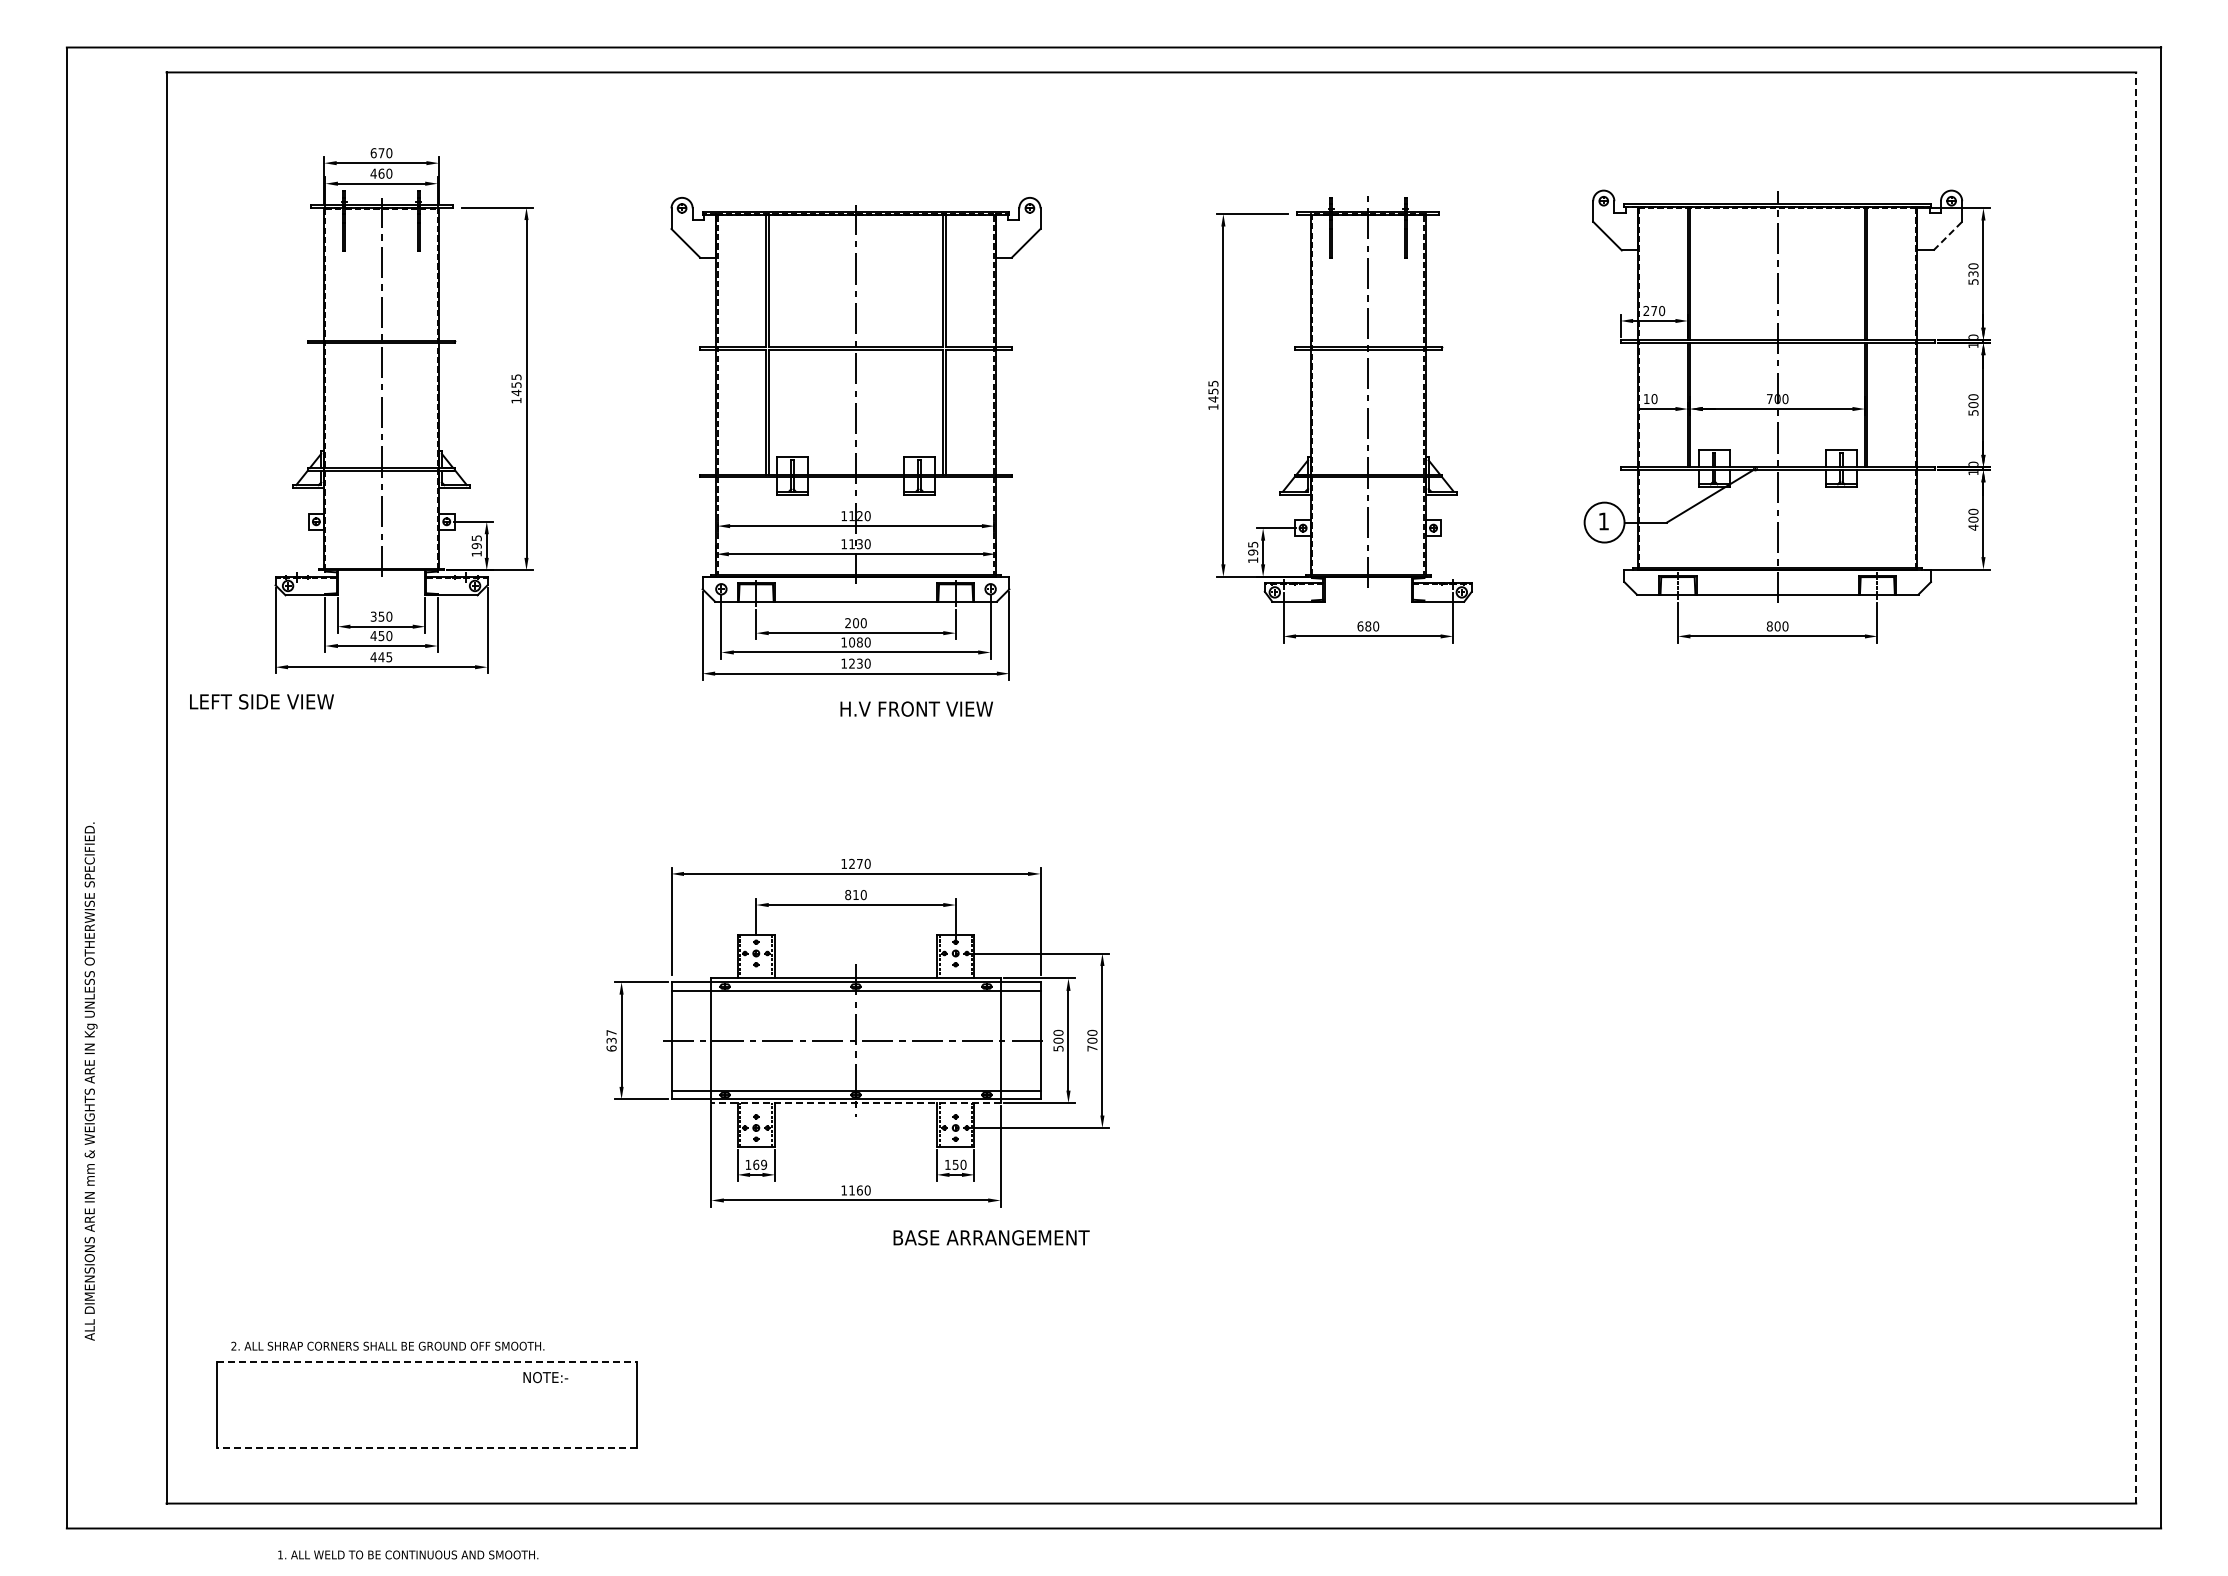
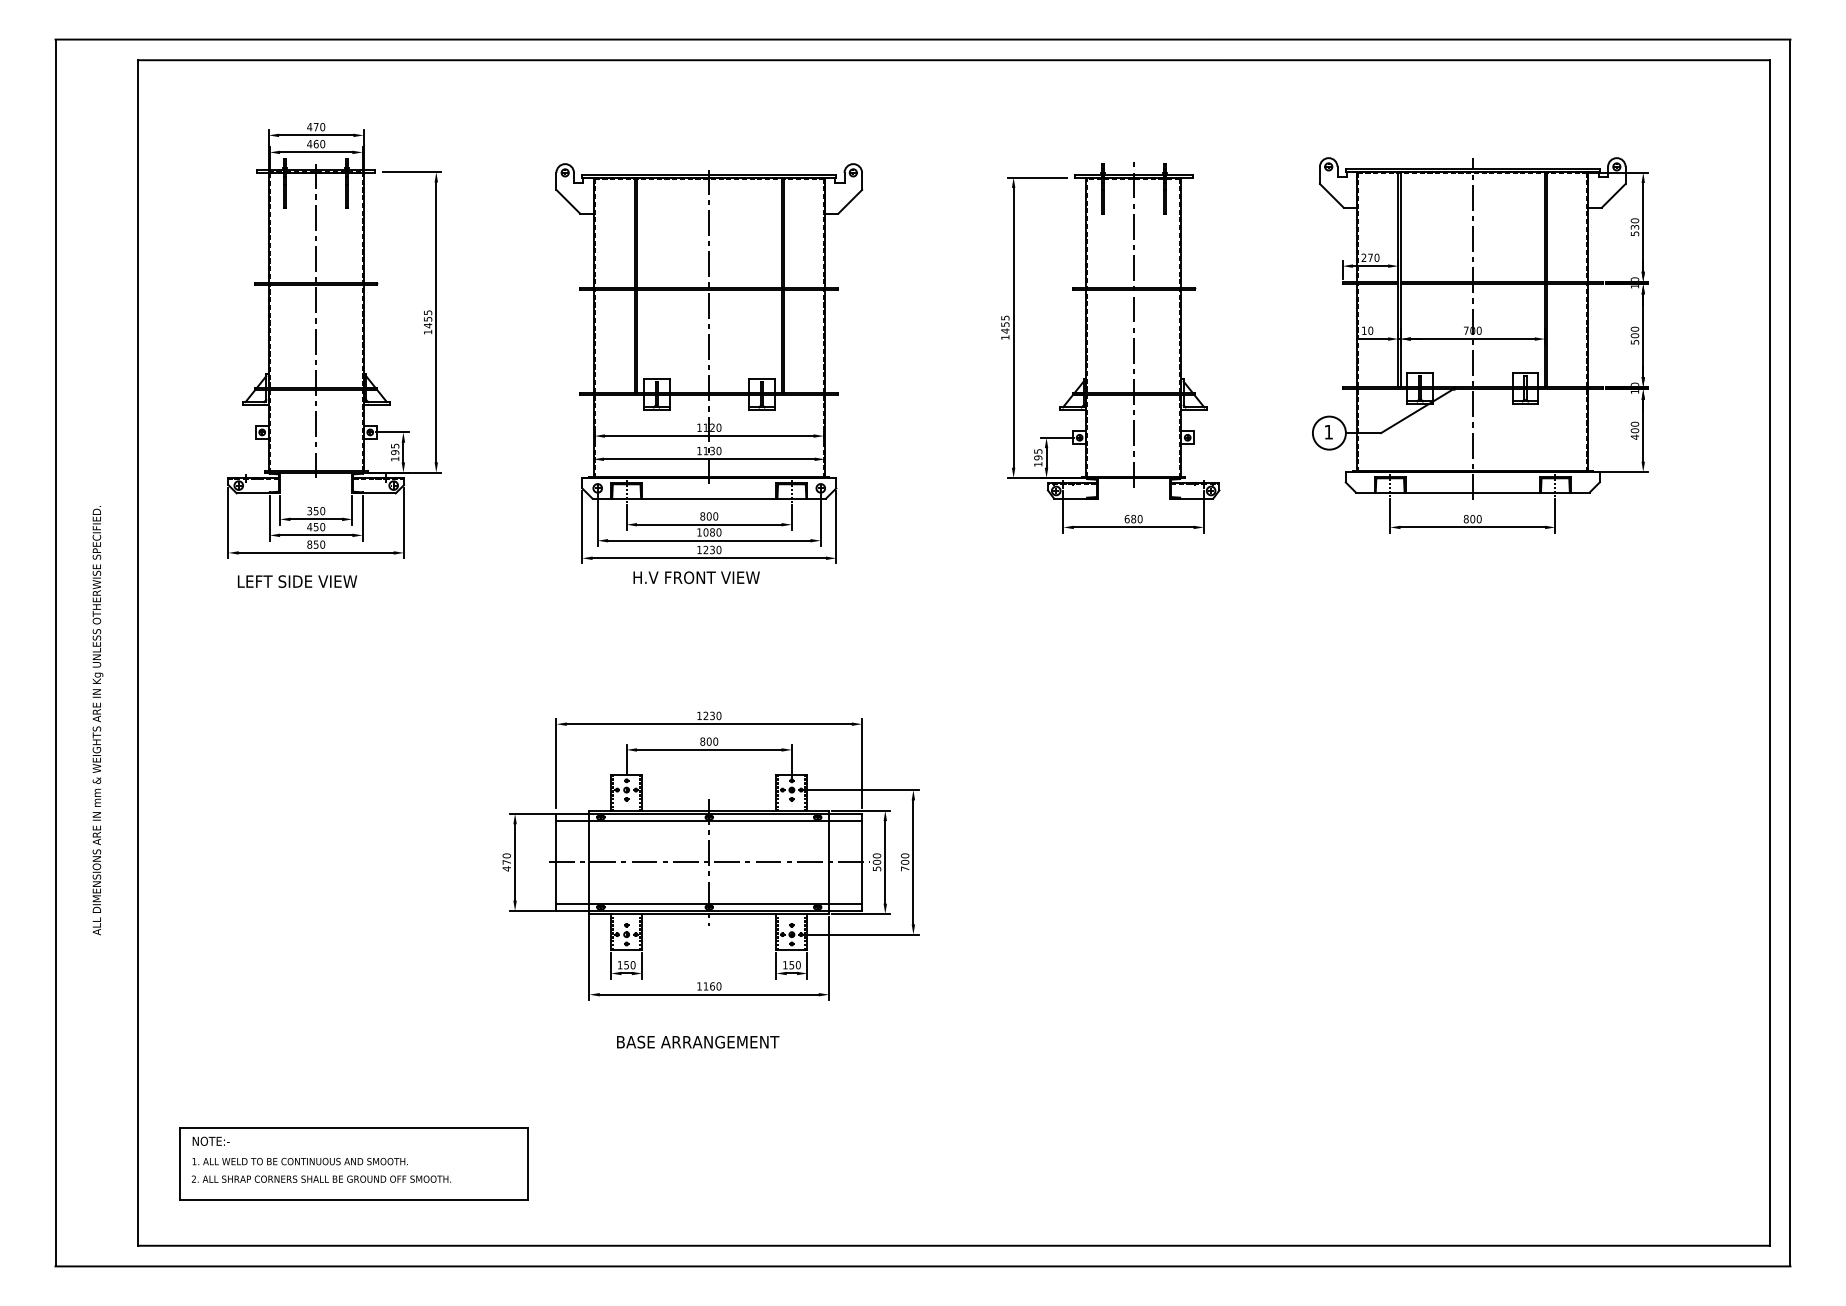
text: (373, 153) -> (309, 127), 670 -> 470
line: (1948, 235) -> (1614, 195), dashed -> solid
text: (848, 623) -> (703, 516), 200 -> 800
text: (381, 657) -> (316, 544), 445 -> 850
text: (261, 701) -> (297, 581), moved
text: (916, 708) -> (696, 577), moved
line: (2136, 787) -> (1770, 652), dashed -> solid
text: (859, 863) -> (712, 715), 1270 -> 1230
text: (855, 895) -> (708, 742), 810 -> 800
text: (611, 1040) -> (506, 862), 637 -> 470
text: (90, 1081) -> (97, 720), moved
line: (856, 1103) -> (709, 914), dashed -> solid
text: (759, 1164) -> (629, 964), 169 -> 150
text: (991, 1237) -> (698, 1041), moved
text: (387, 1345) -> (321, 1178), moved
line: (427, 1361) -> (354, 1128), dashed -> solid
text: (545, 1377) -> (210, 1141), moved
line: (427, 1448) -> (354, 1200), dashed -> solid
text: (408, 1554) -> (300, 1161), moved

